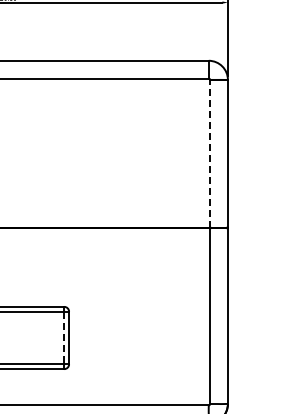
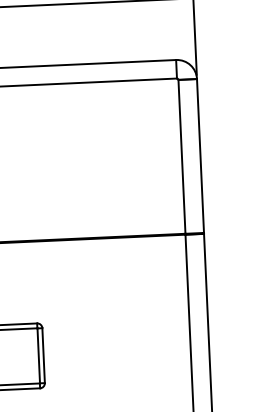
line: (210, 153) -> (182, 156), dashed -> solid
line: (64, 338) -> (38, 356), dashed -> solid

